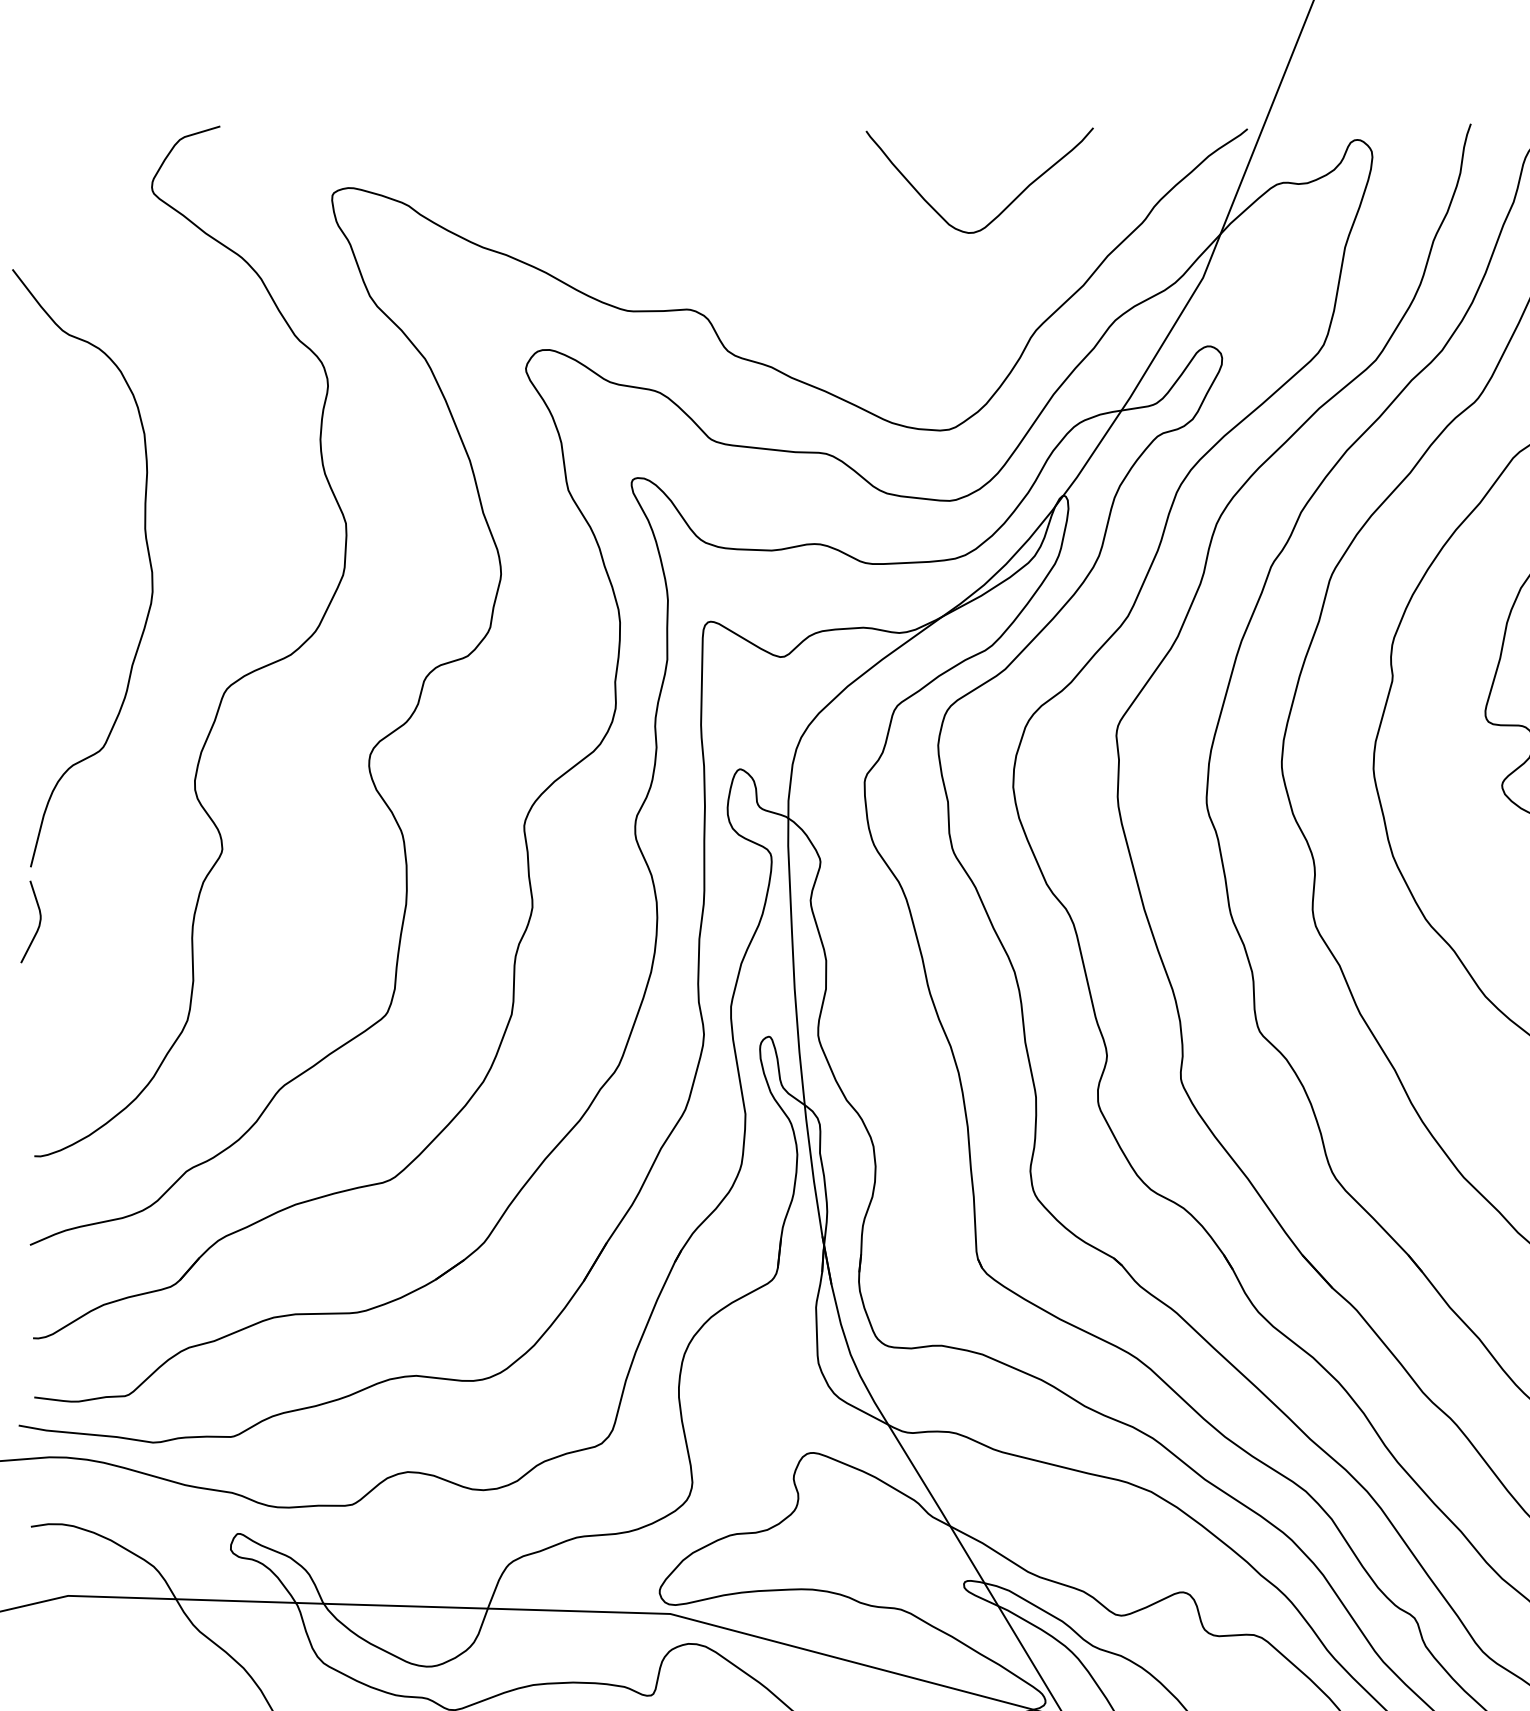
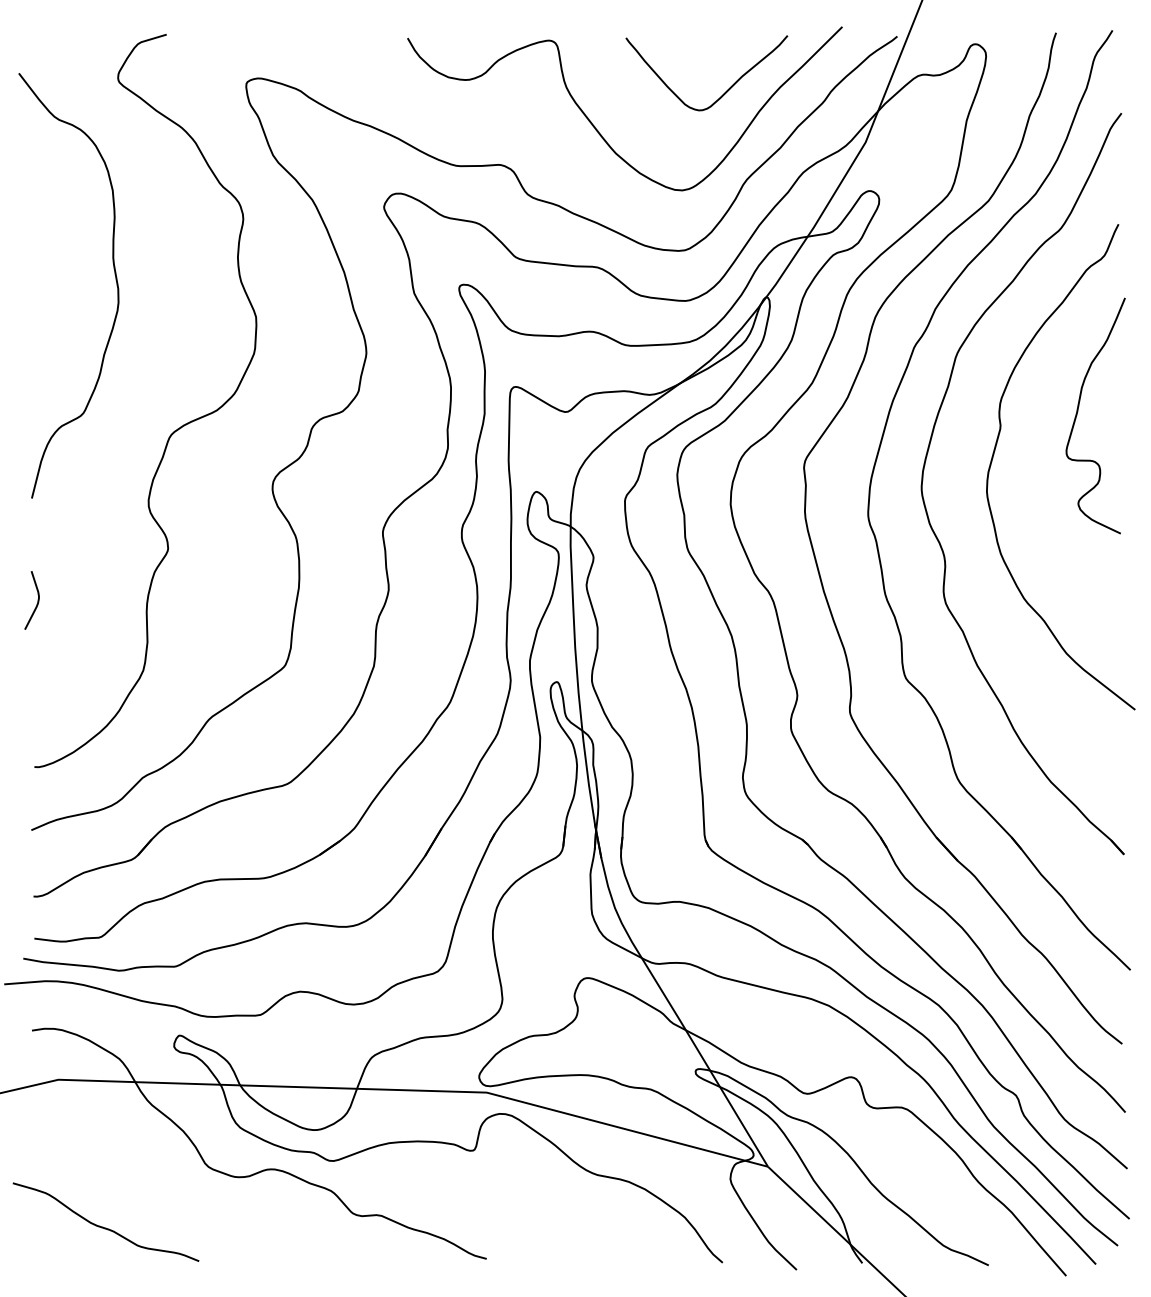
curve: (827, 261) -> (598, 130), added
curve: (148, 560) -> (115, 280), moved

